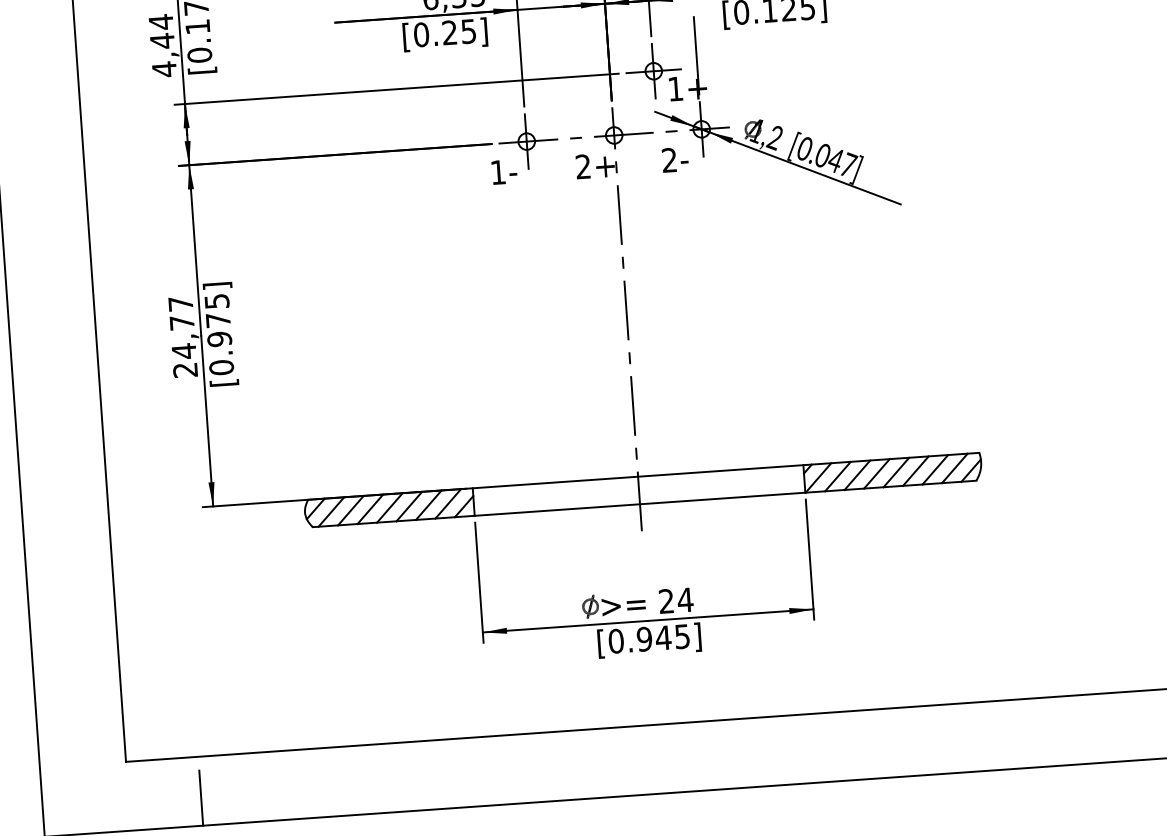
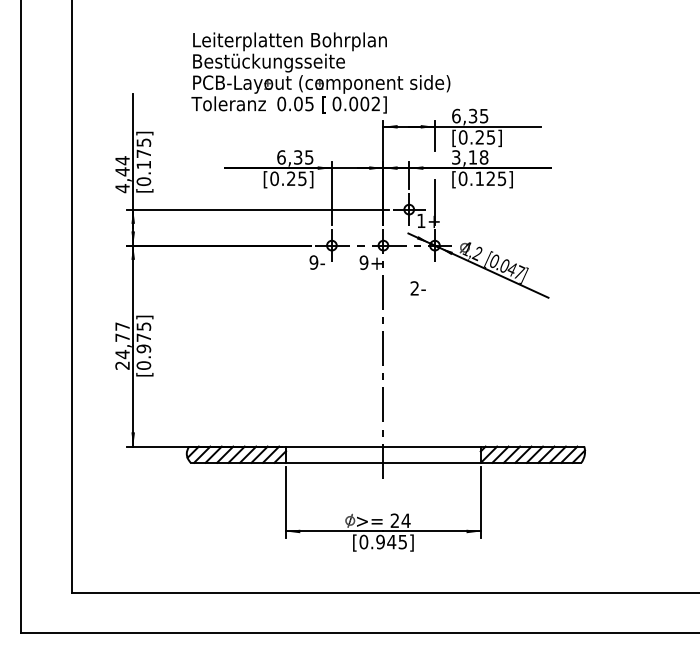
text: (674, 160) -> (417, 288), moved
text: (582, 166) -> (363, 262), 2+ -> 9+
text: (497, 172) -> (313, 262), 1- -> 9-
line: (201, 797) -> (114, 616), removed

